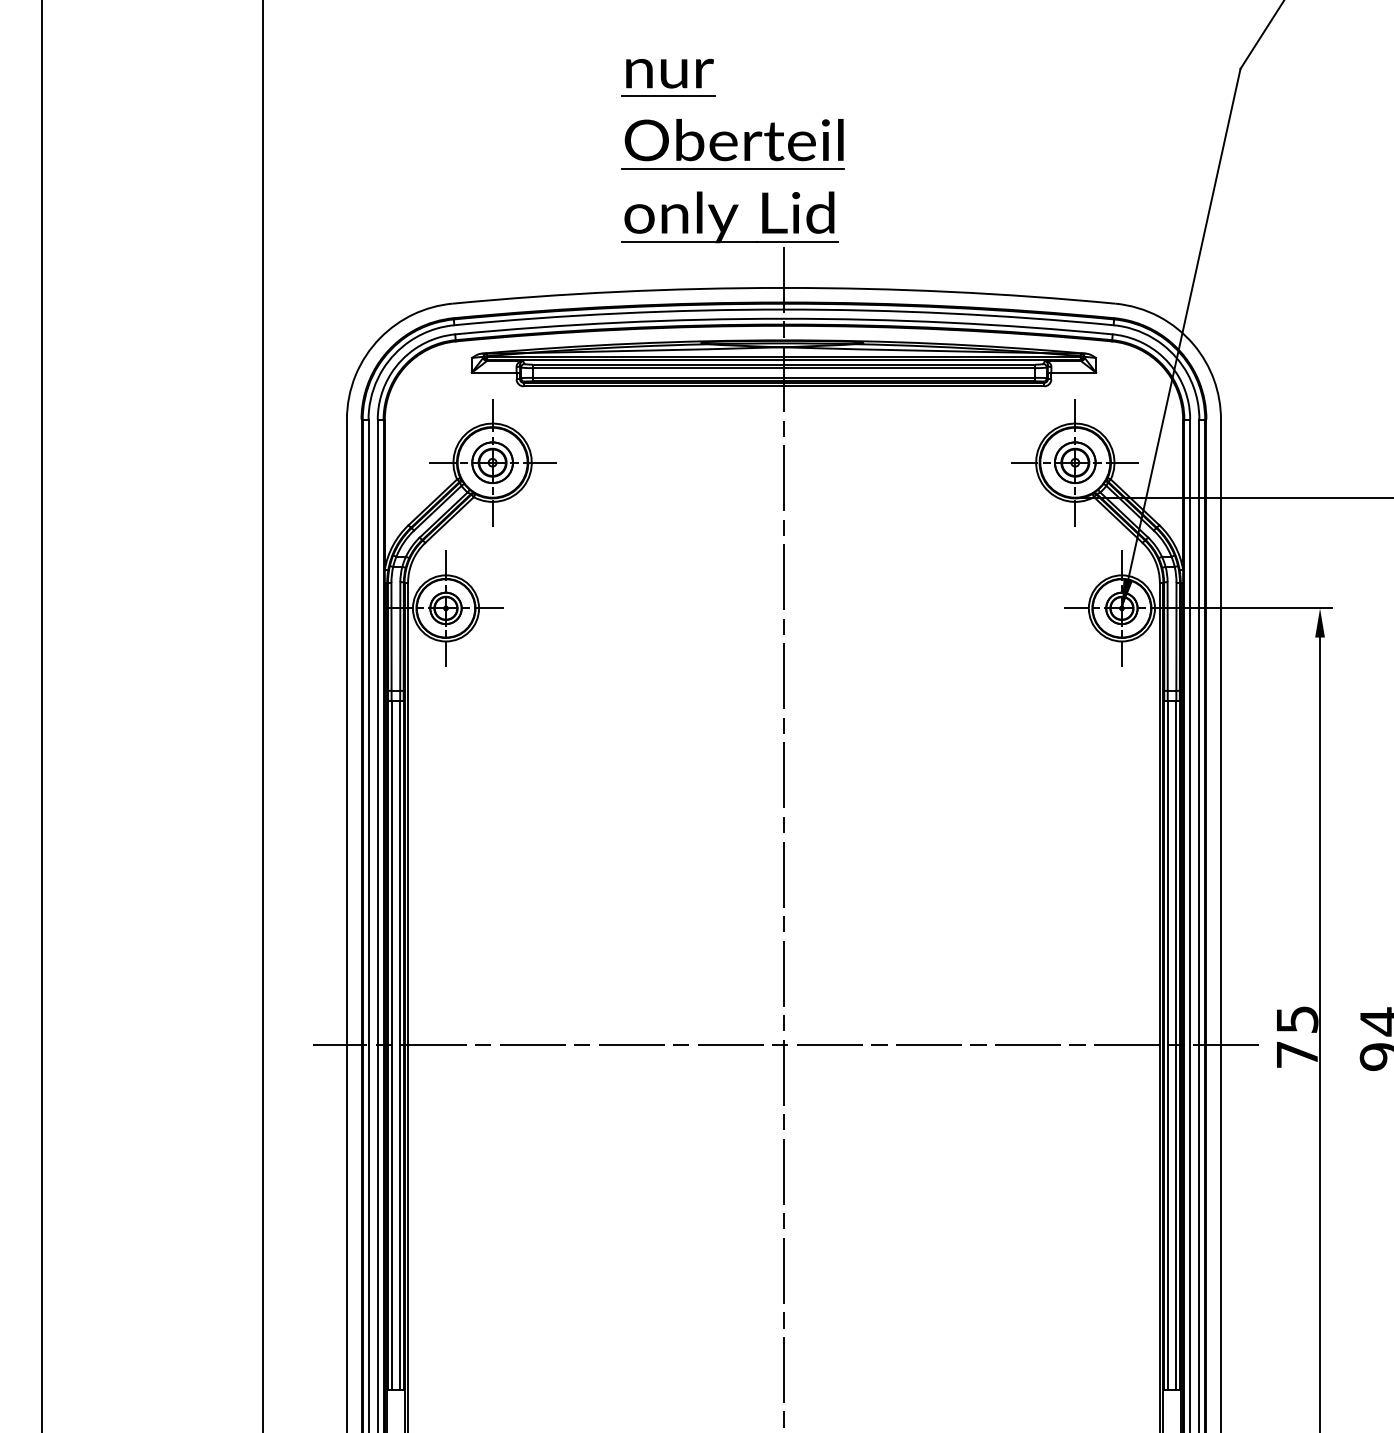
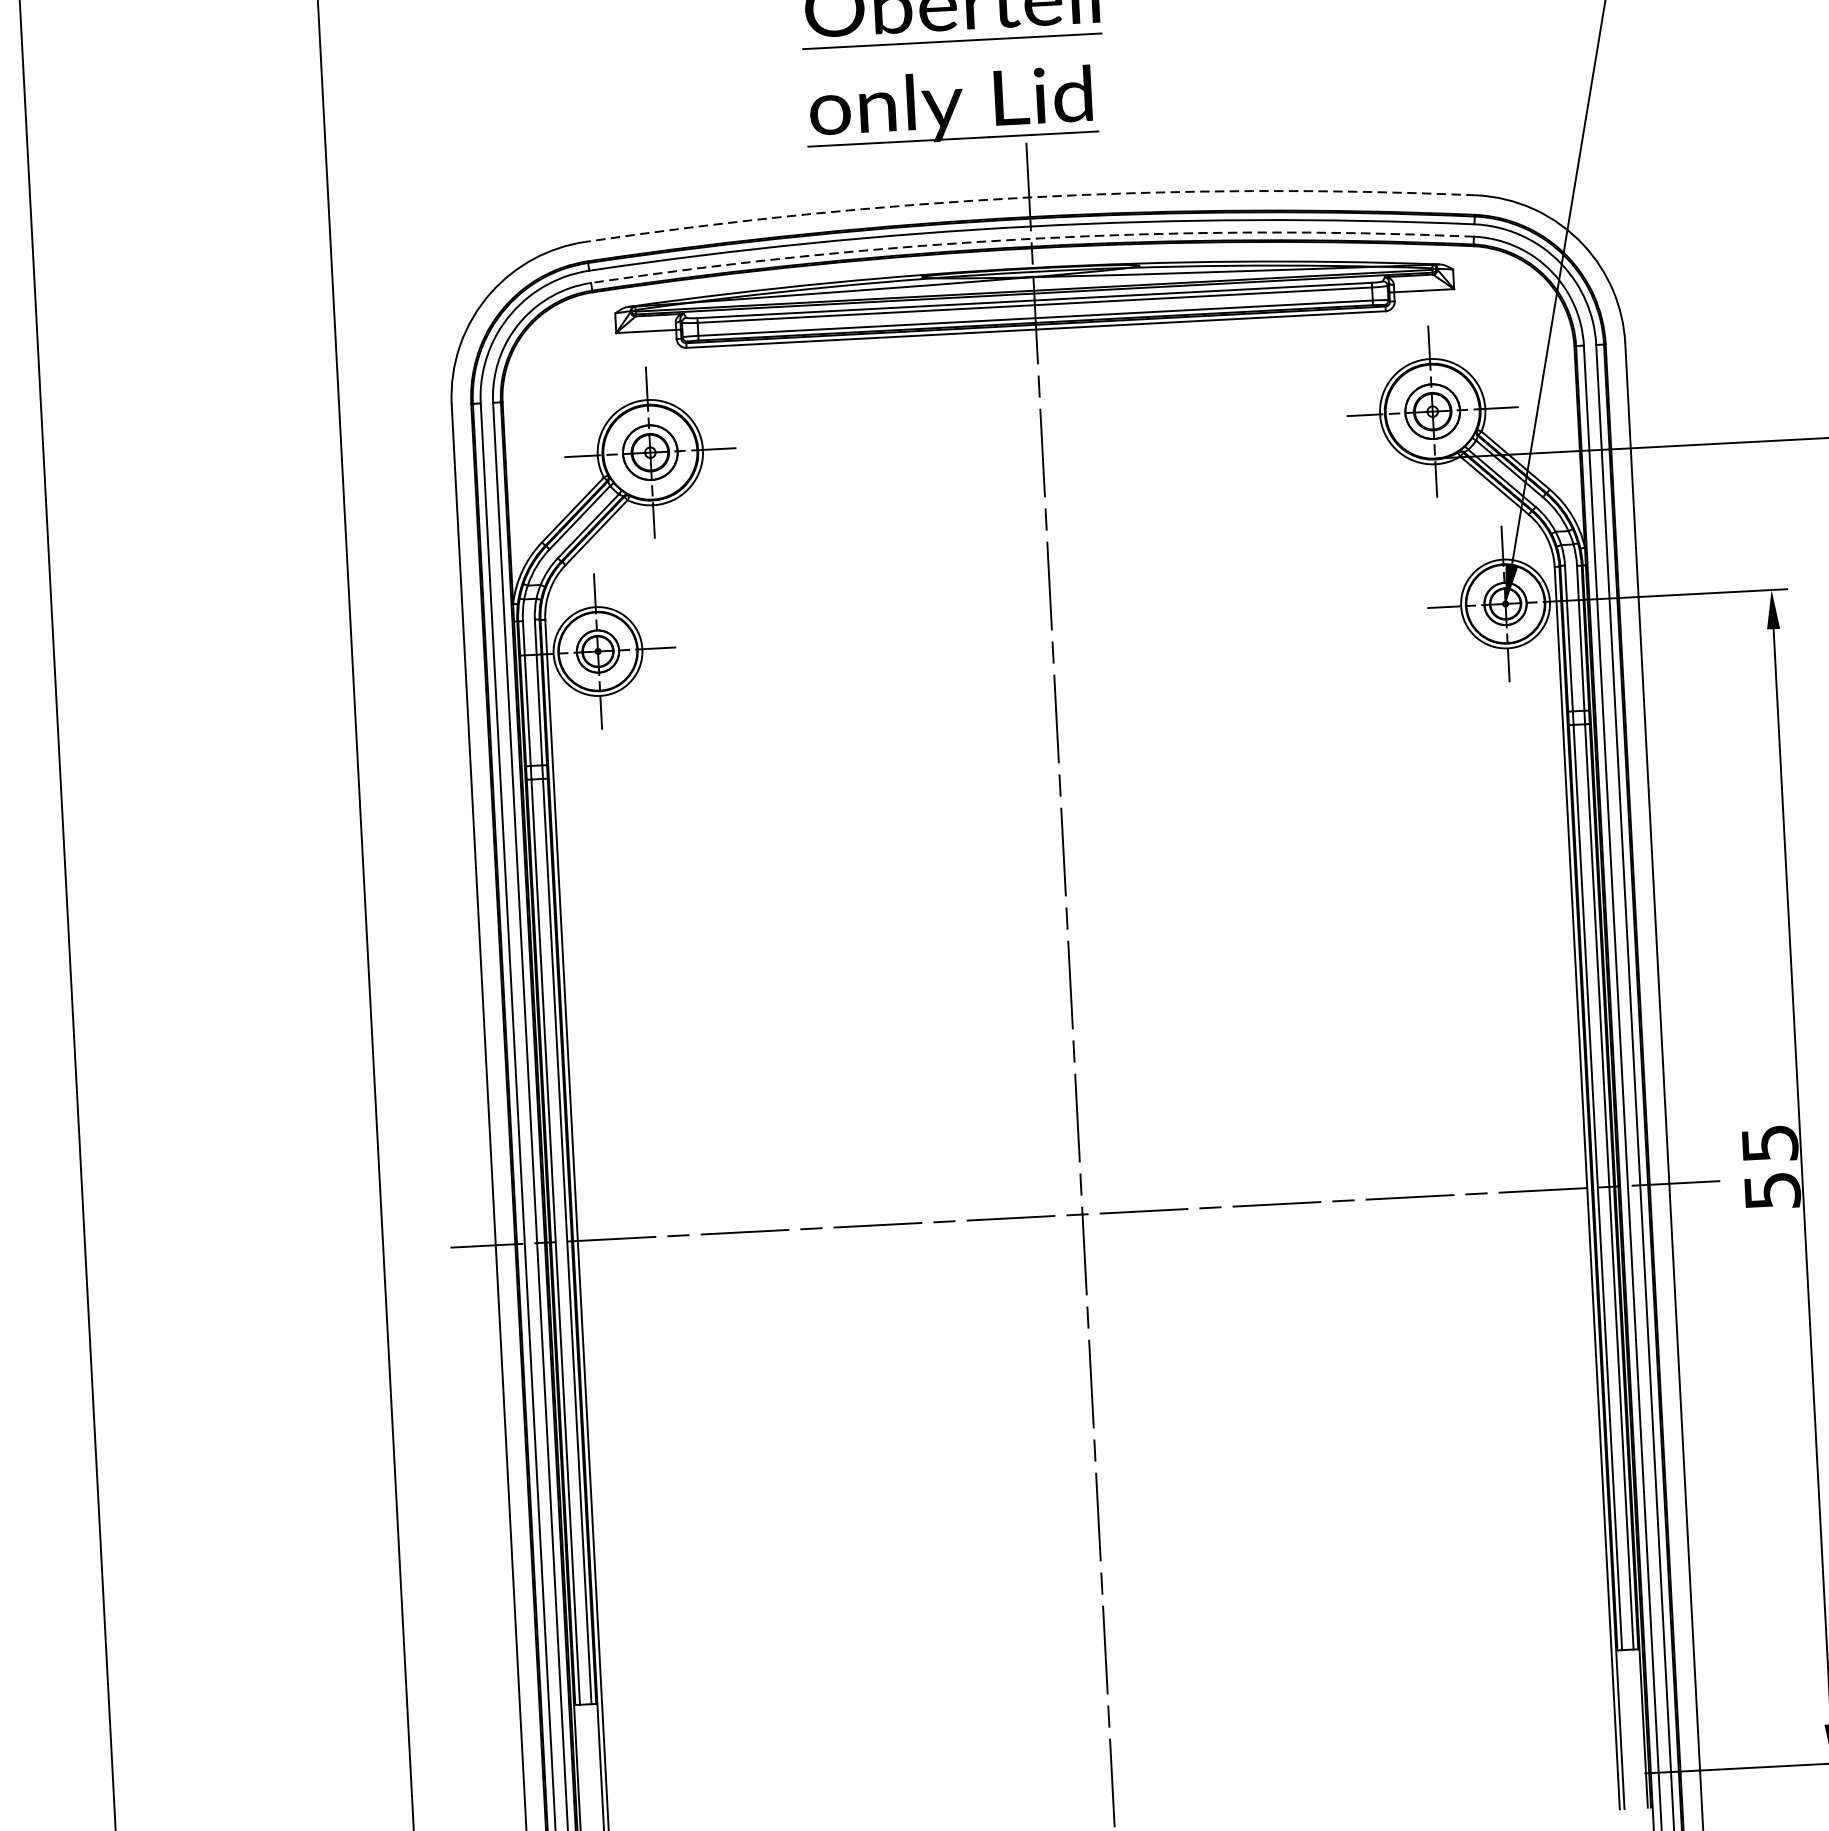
arc: (783, 287) -> (1028, 196), solid -> dashed
arc: (783, 318) -> (1030, 238), solid -> dashed
text: (1297, 1054) -> (1772, 1190), 75 -> 55

